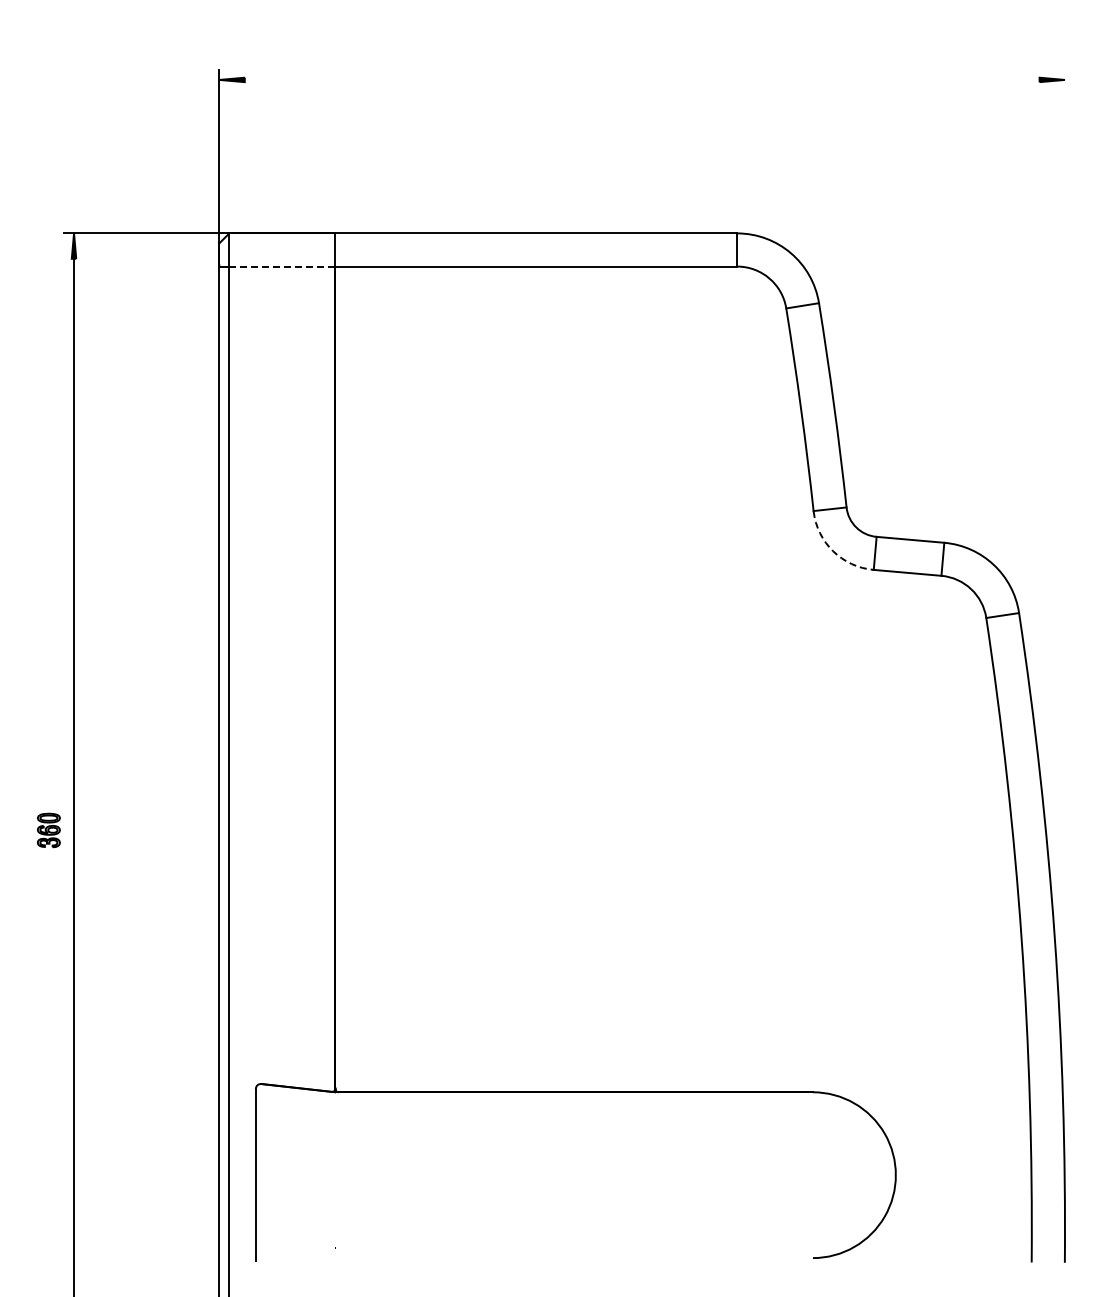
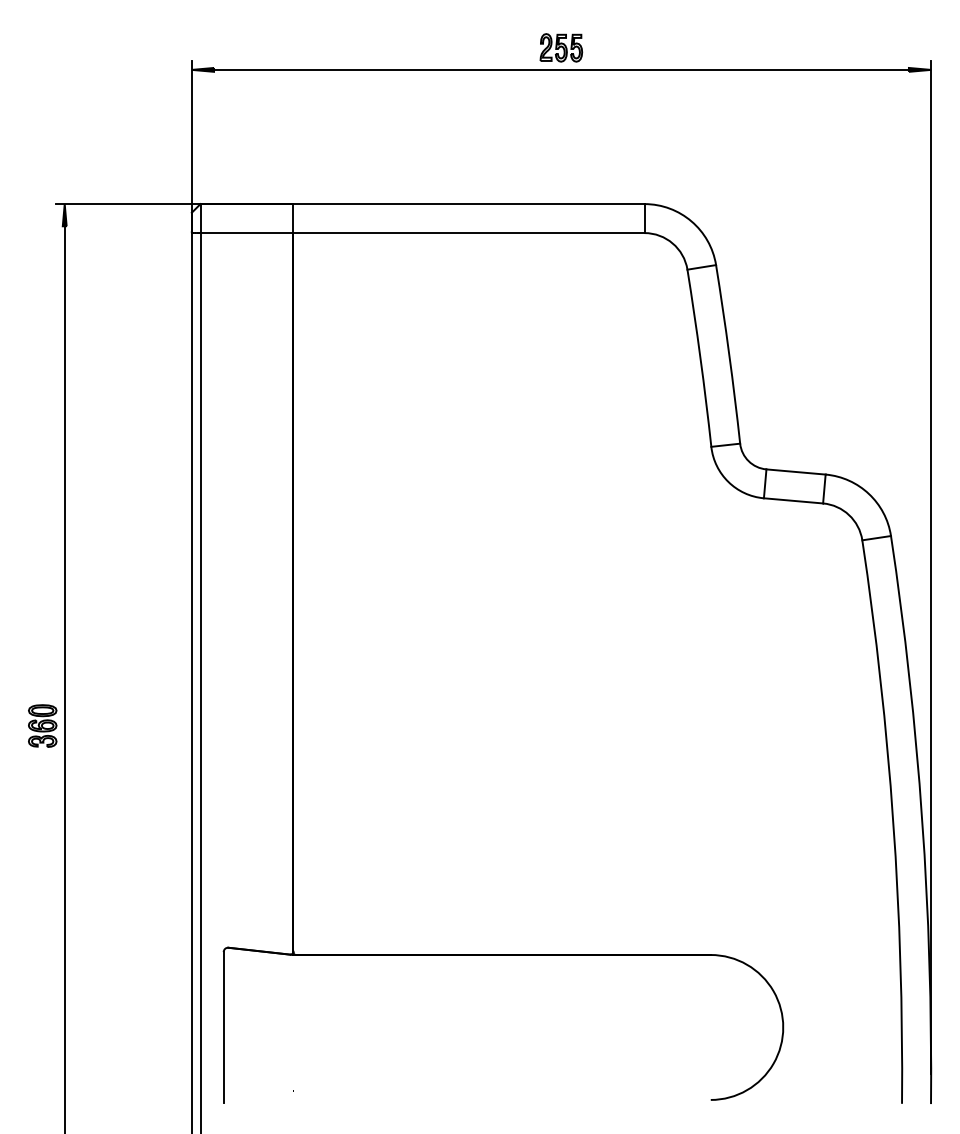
part: (641, 54) -> (560, 47), added
line: (641, 79) -> (560, 69), added
line: (282, 266) -> (246, 233), dashed -> solid
arc: (833, 551) -> (728, 482), dashed -> solid
line: (1064, 648) -> (930, 567), added
part: (48, 830) -> (42, 726), size x1.43

